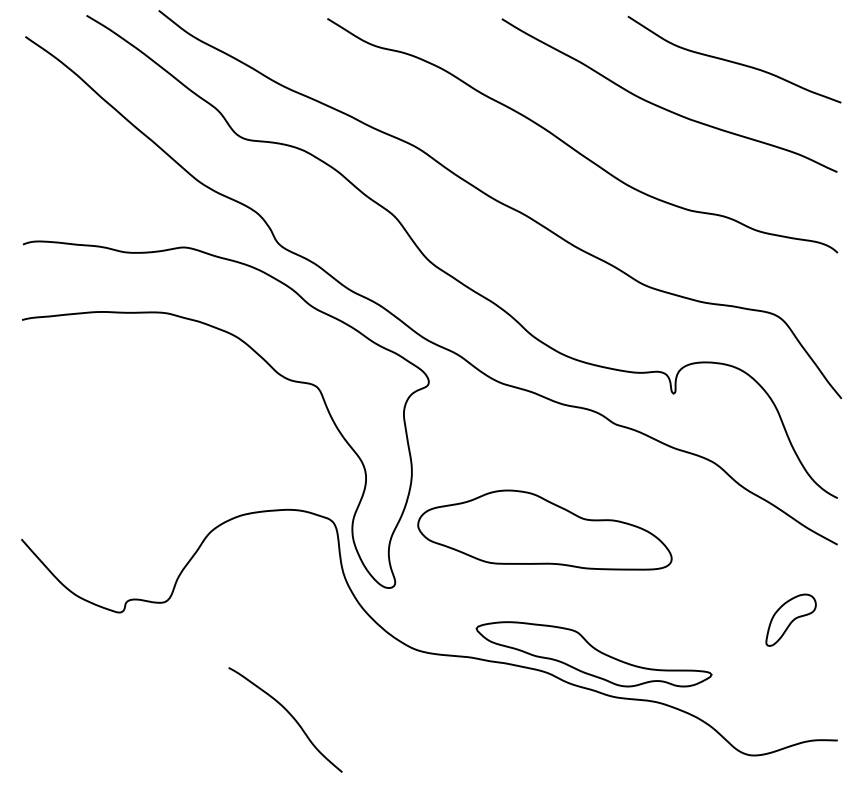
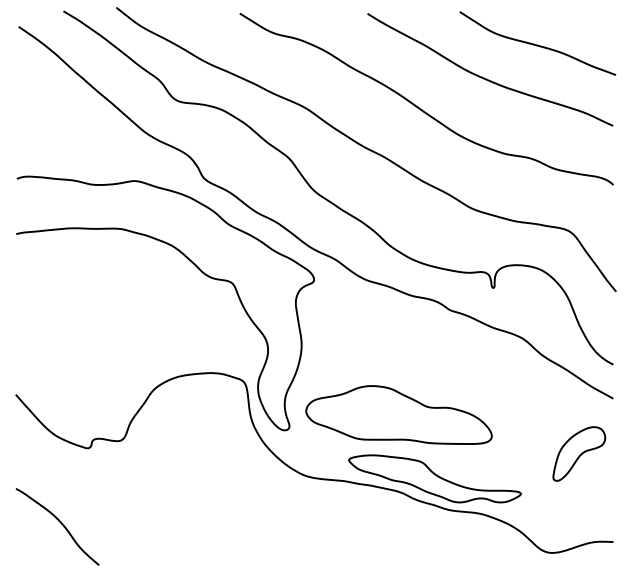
part: (544, 529) -> (398, 414), moved
part: (790, 619) -> (578, 453), size x1.43
curve: (291, 717) -> (61, 525), moved

